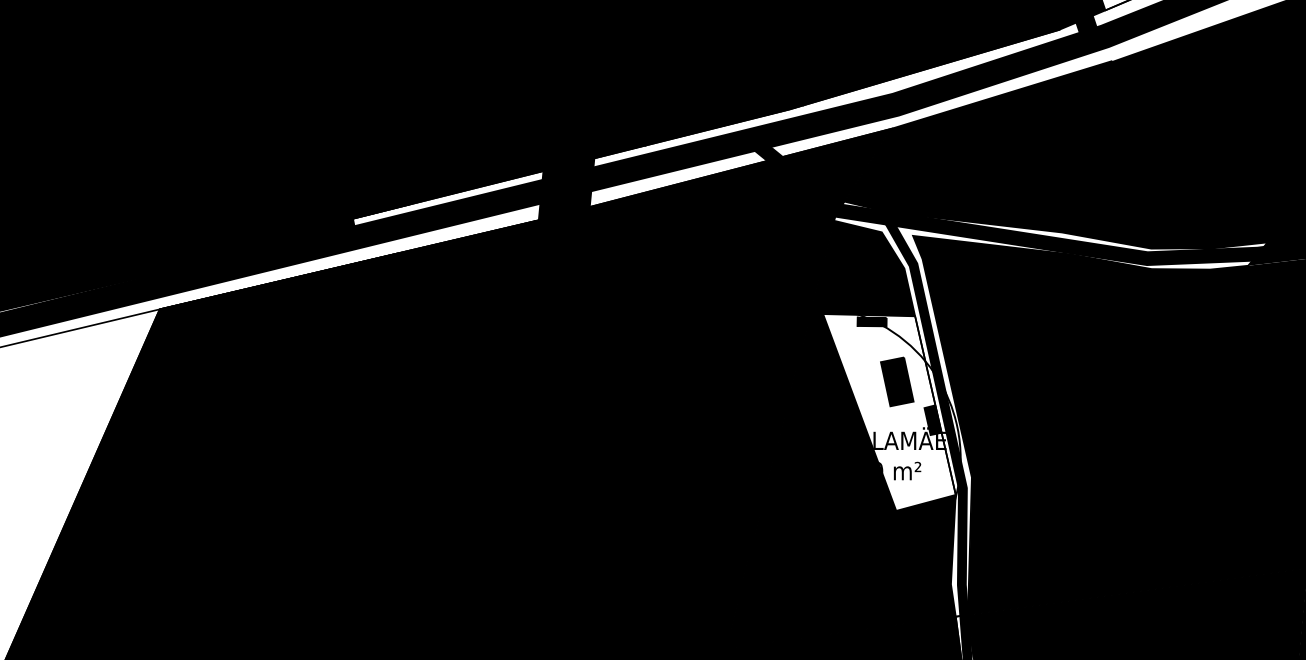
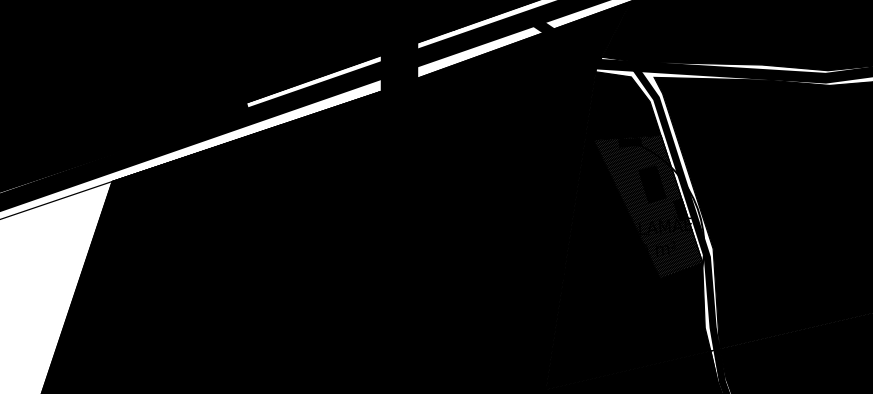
hatch: (889, 412) -> (648, 207), added

